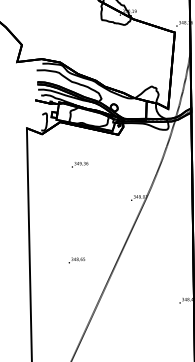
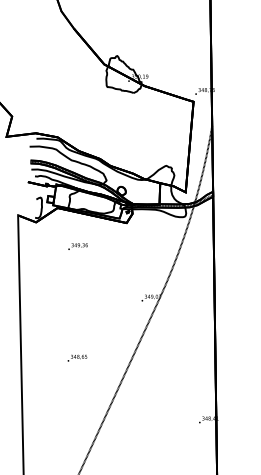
text: (79, 164) -> (77, 246), moved
text: (76, 259) -> (77, 357), moved

